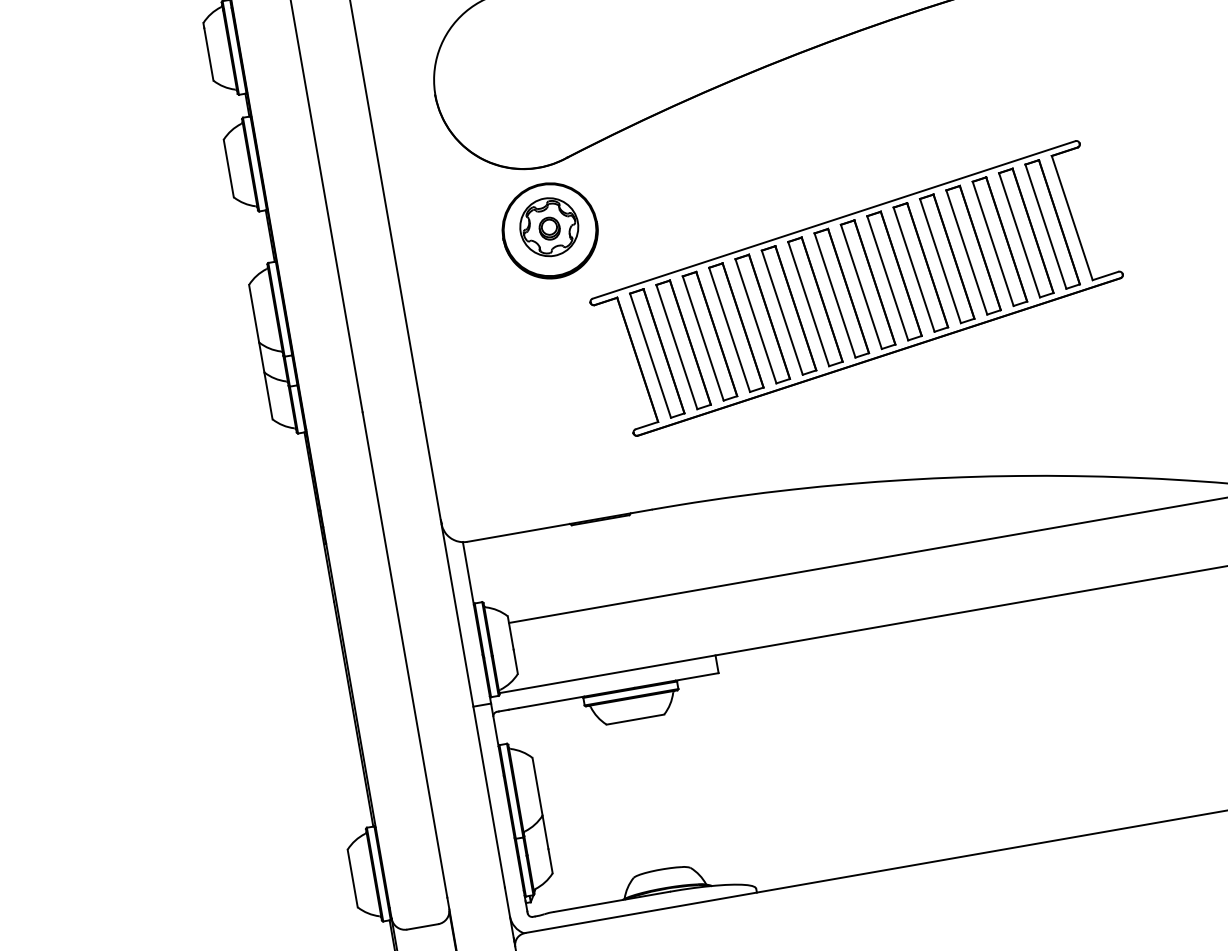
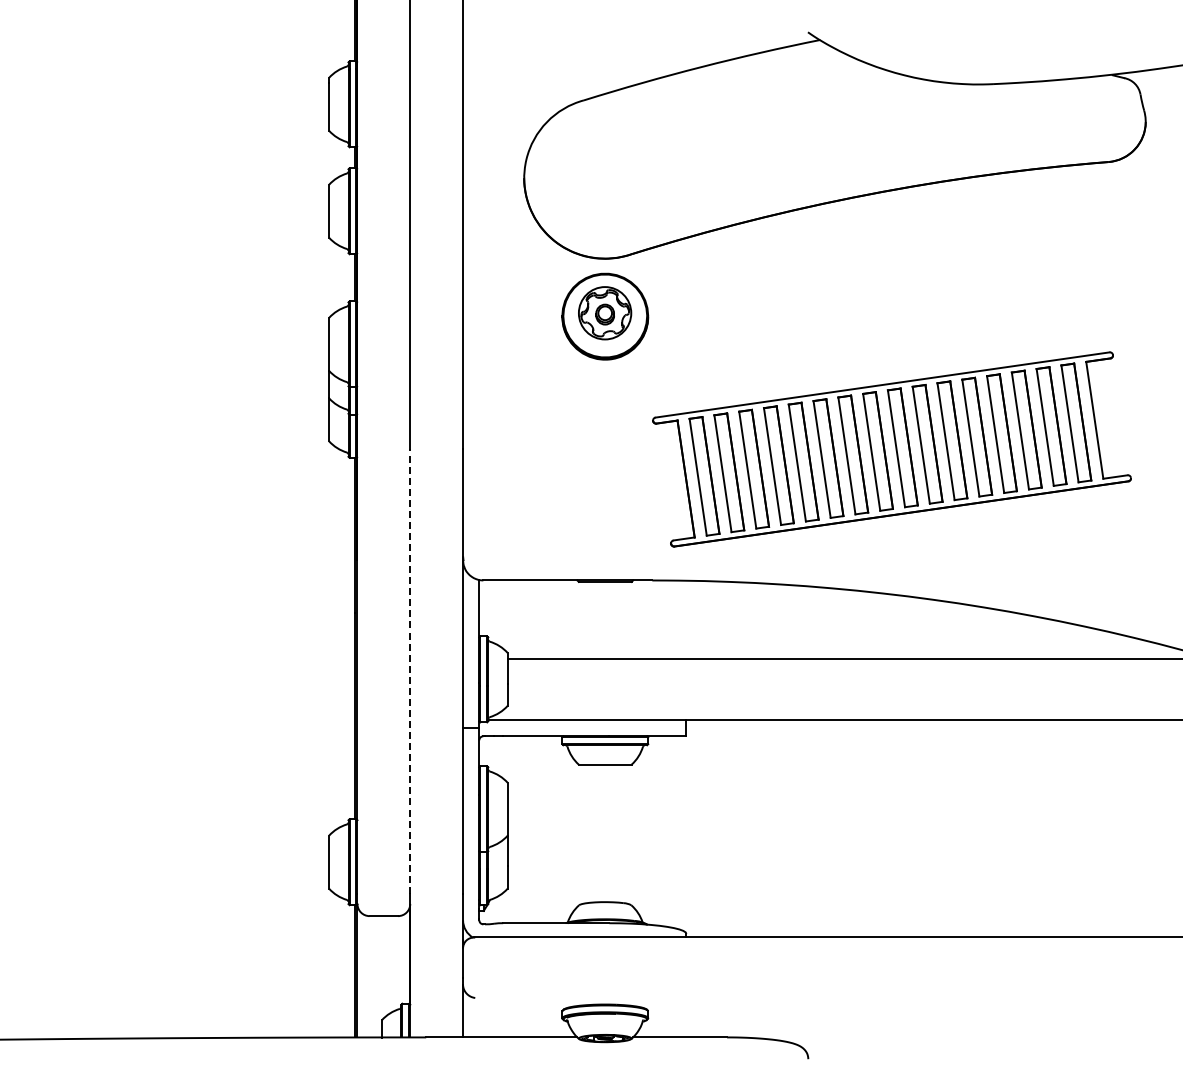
part: (856, 288) -> (891, 449), moved
line: (405, 655) -> (410, 671), solid -> dashed

